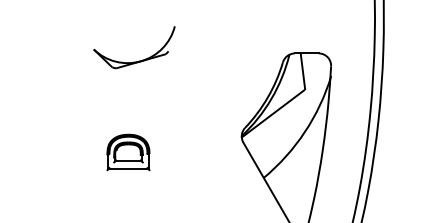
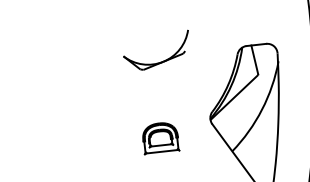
part: (139, 60) -> (162, 61), moved
part: (128, 152) -> (160, 138), moved

